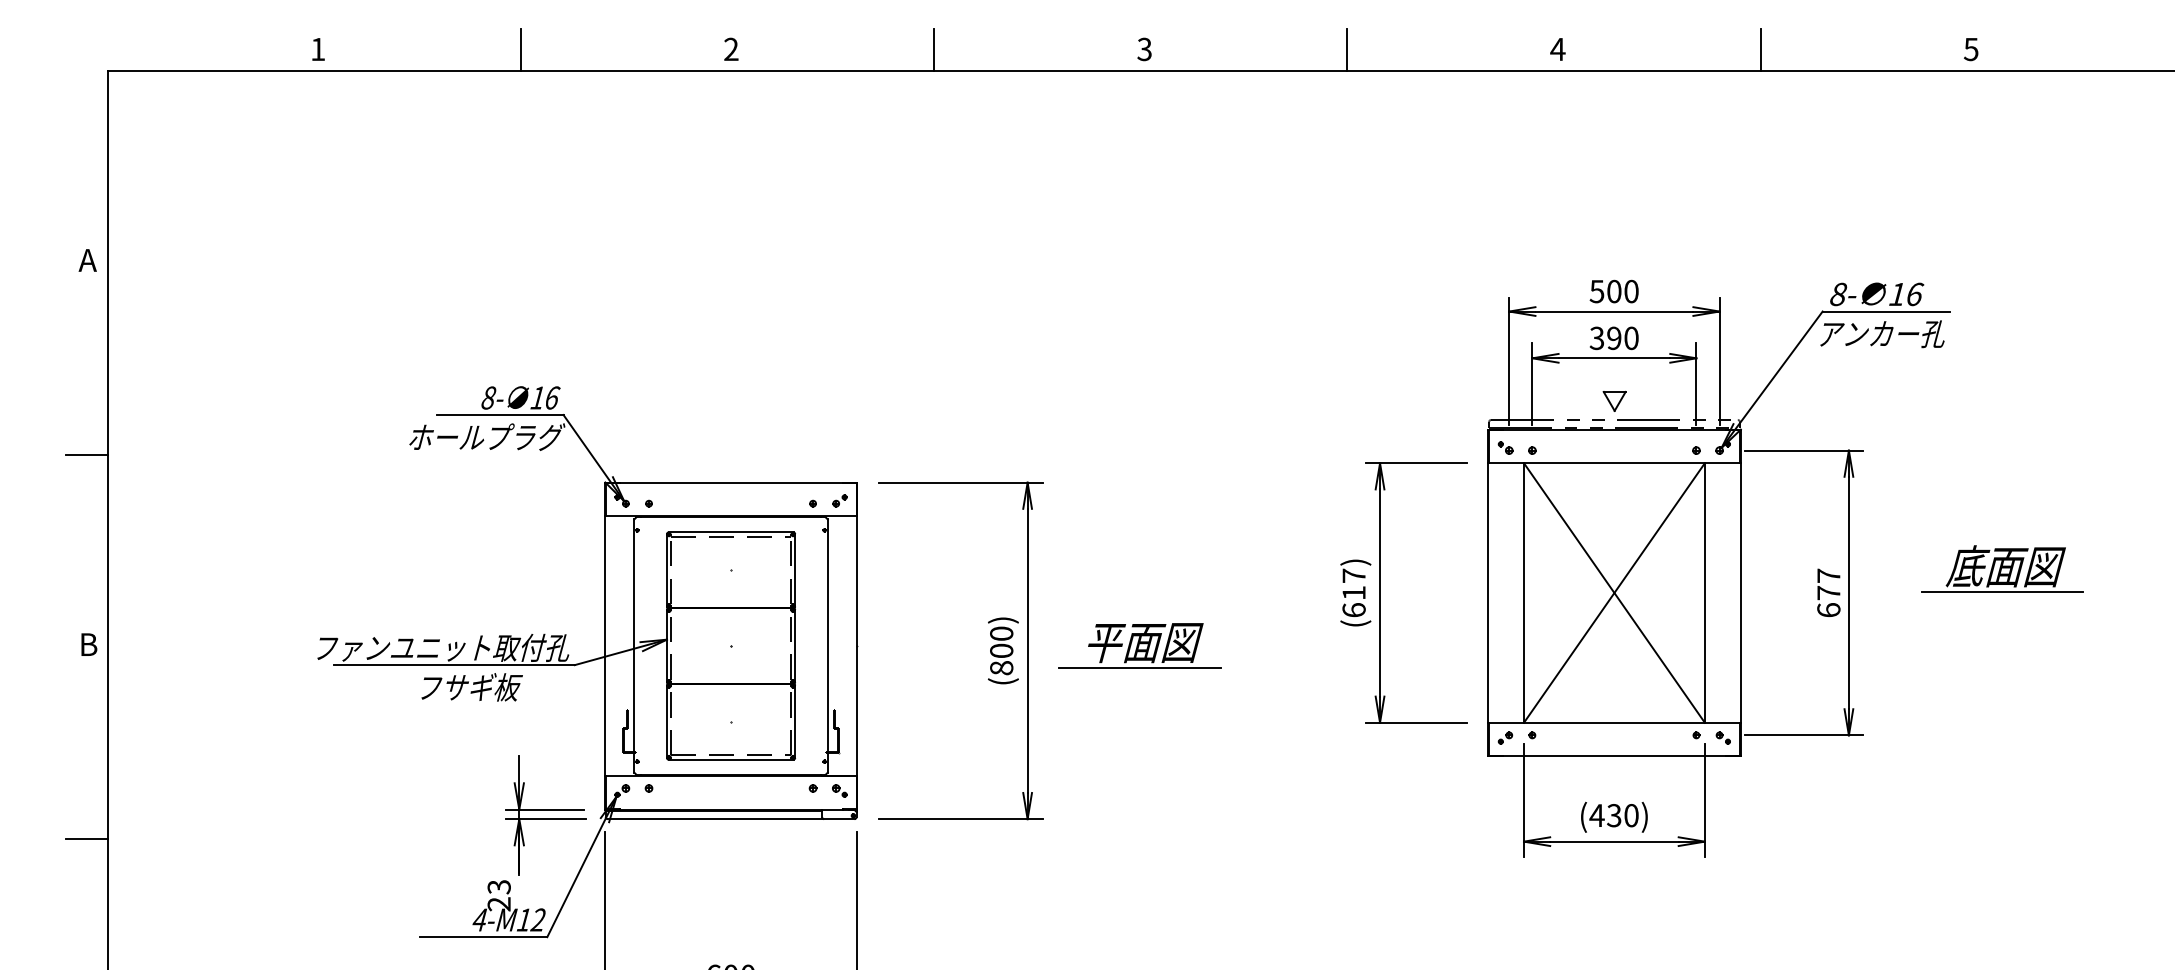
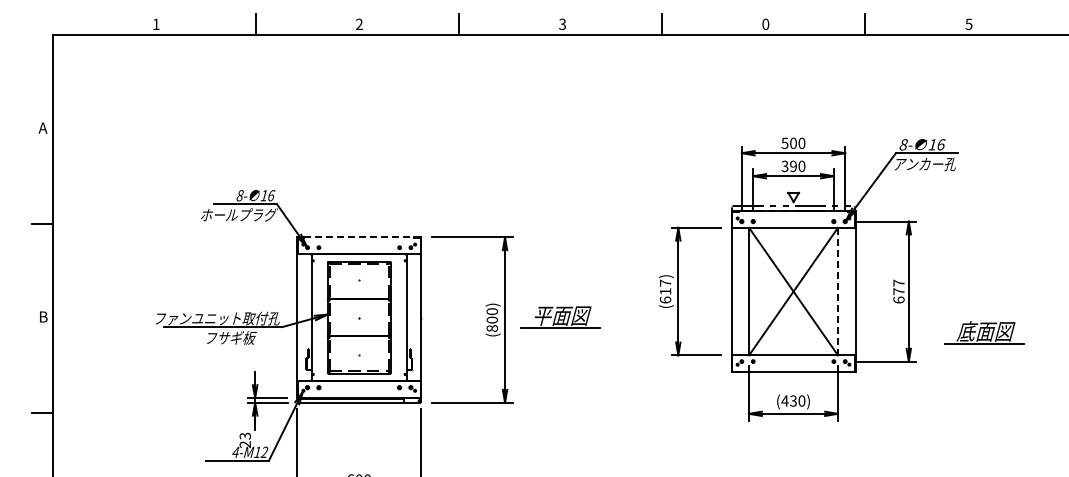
text: (1557, 49) -> (765, 24), 4 -> 0
line: (729, 482) -> (358, 237), solid -> dashed
part: (2002, 568) -> (984, 332), moved
line: (1705, 592) -> (838, 291), solid -> dashed

